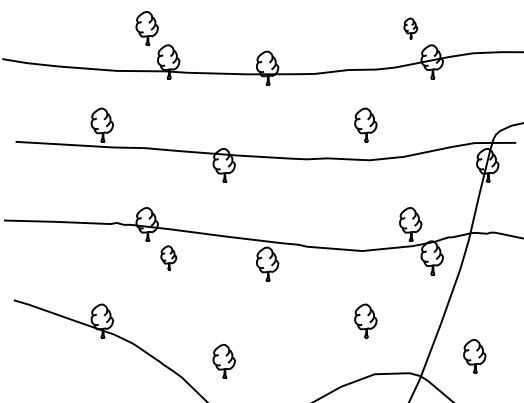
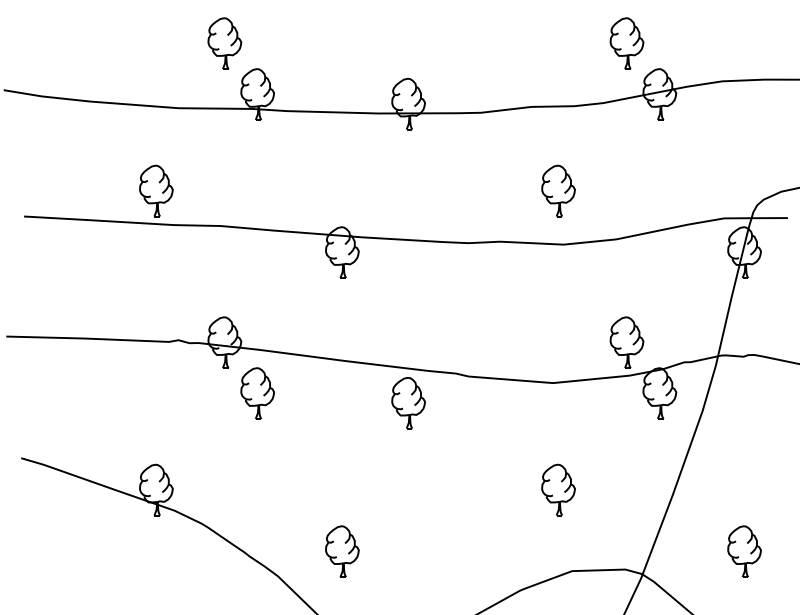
part: (410, 28) -> (626, 43), size x1.67
part: (168, 257) -> (257, 392), size x1.43
part: (474, 356) -> (744, 551), moved

